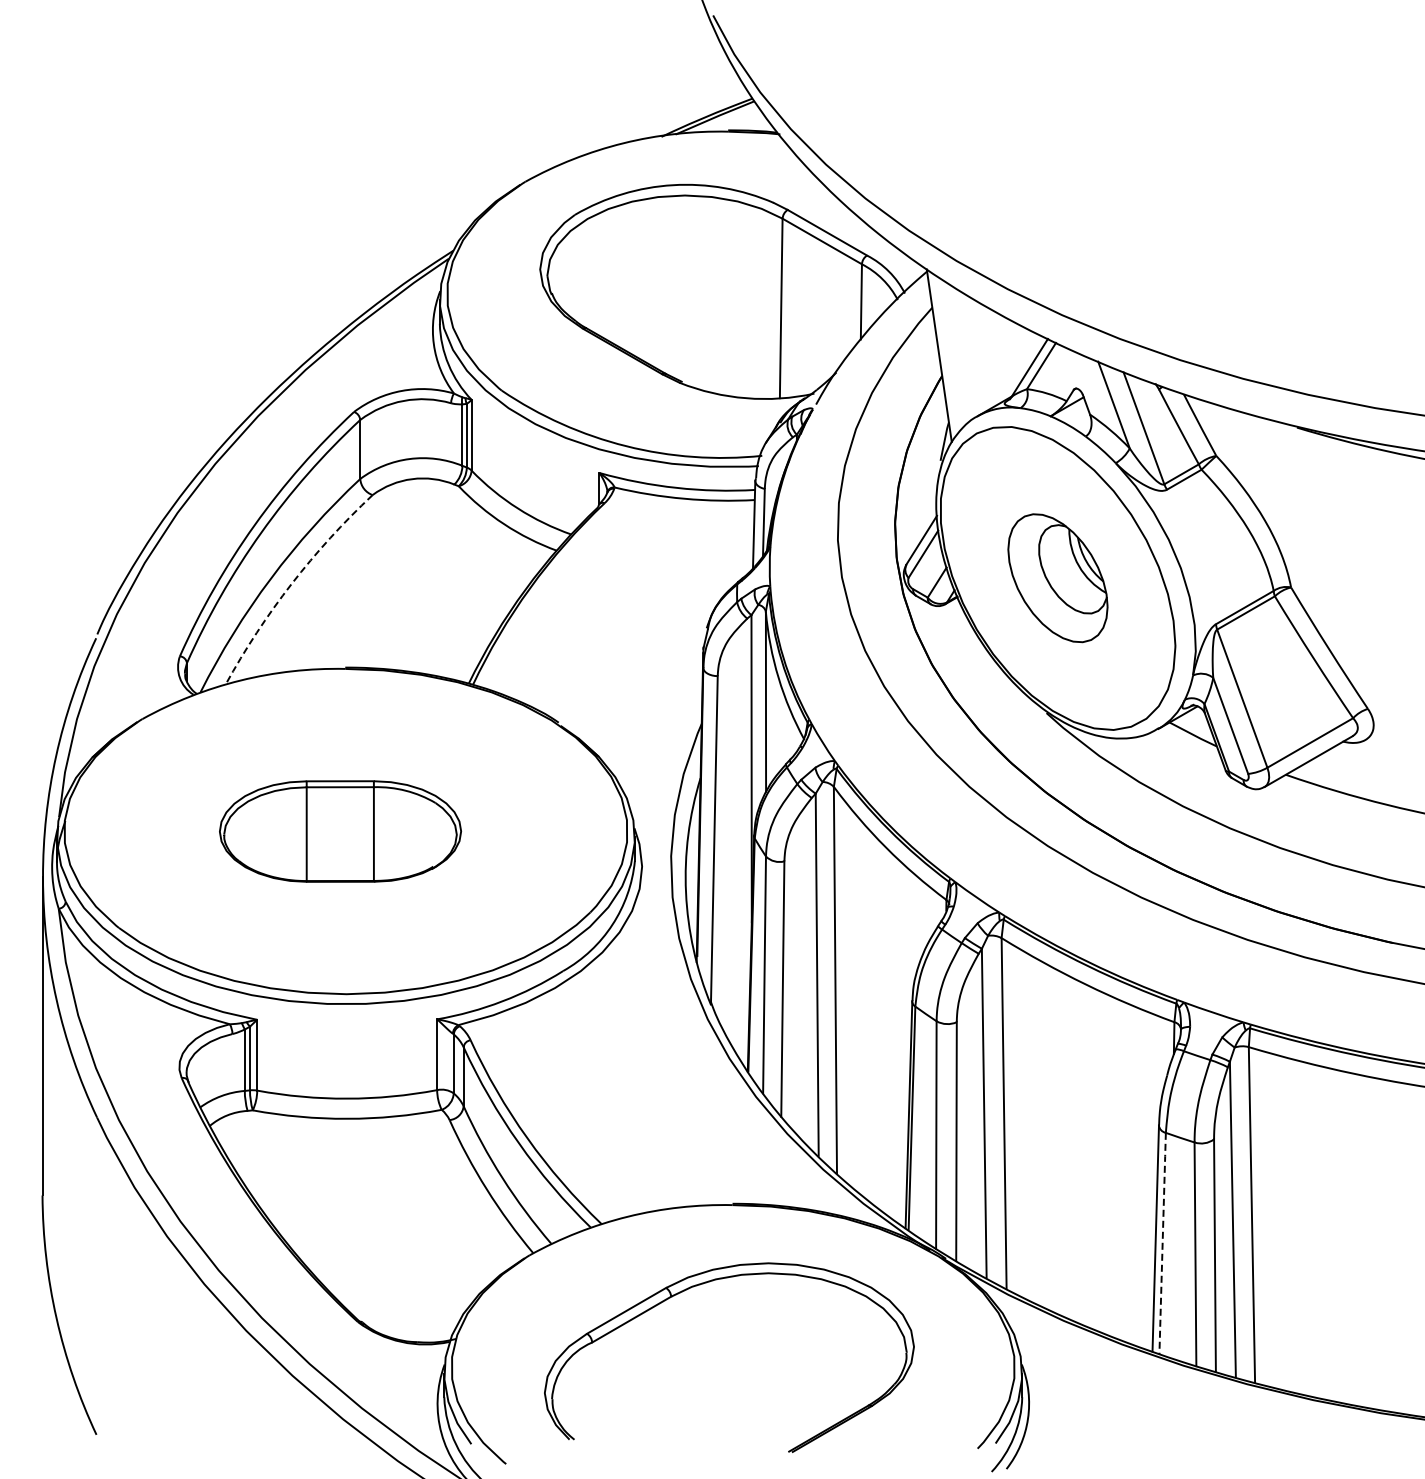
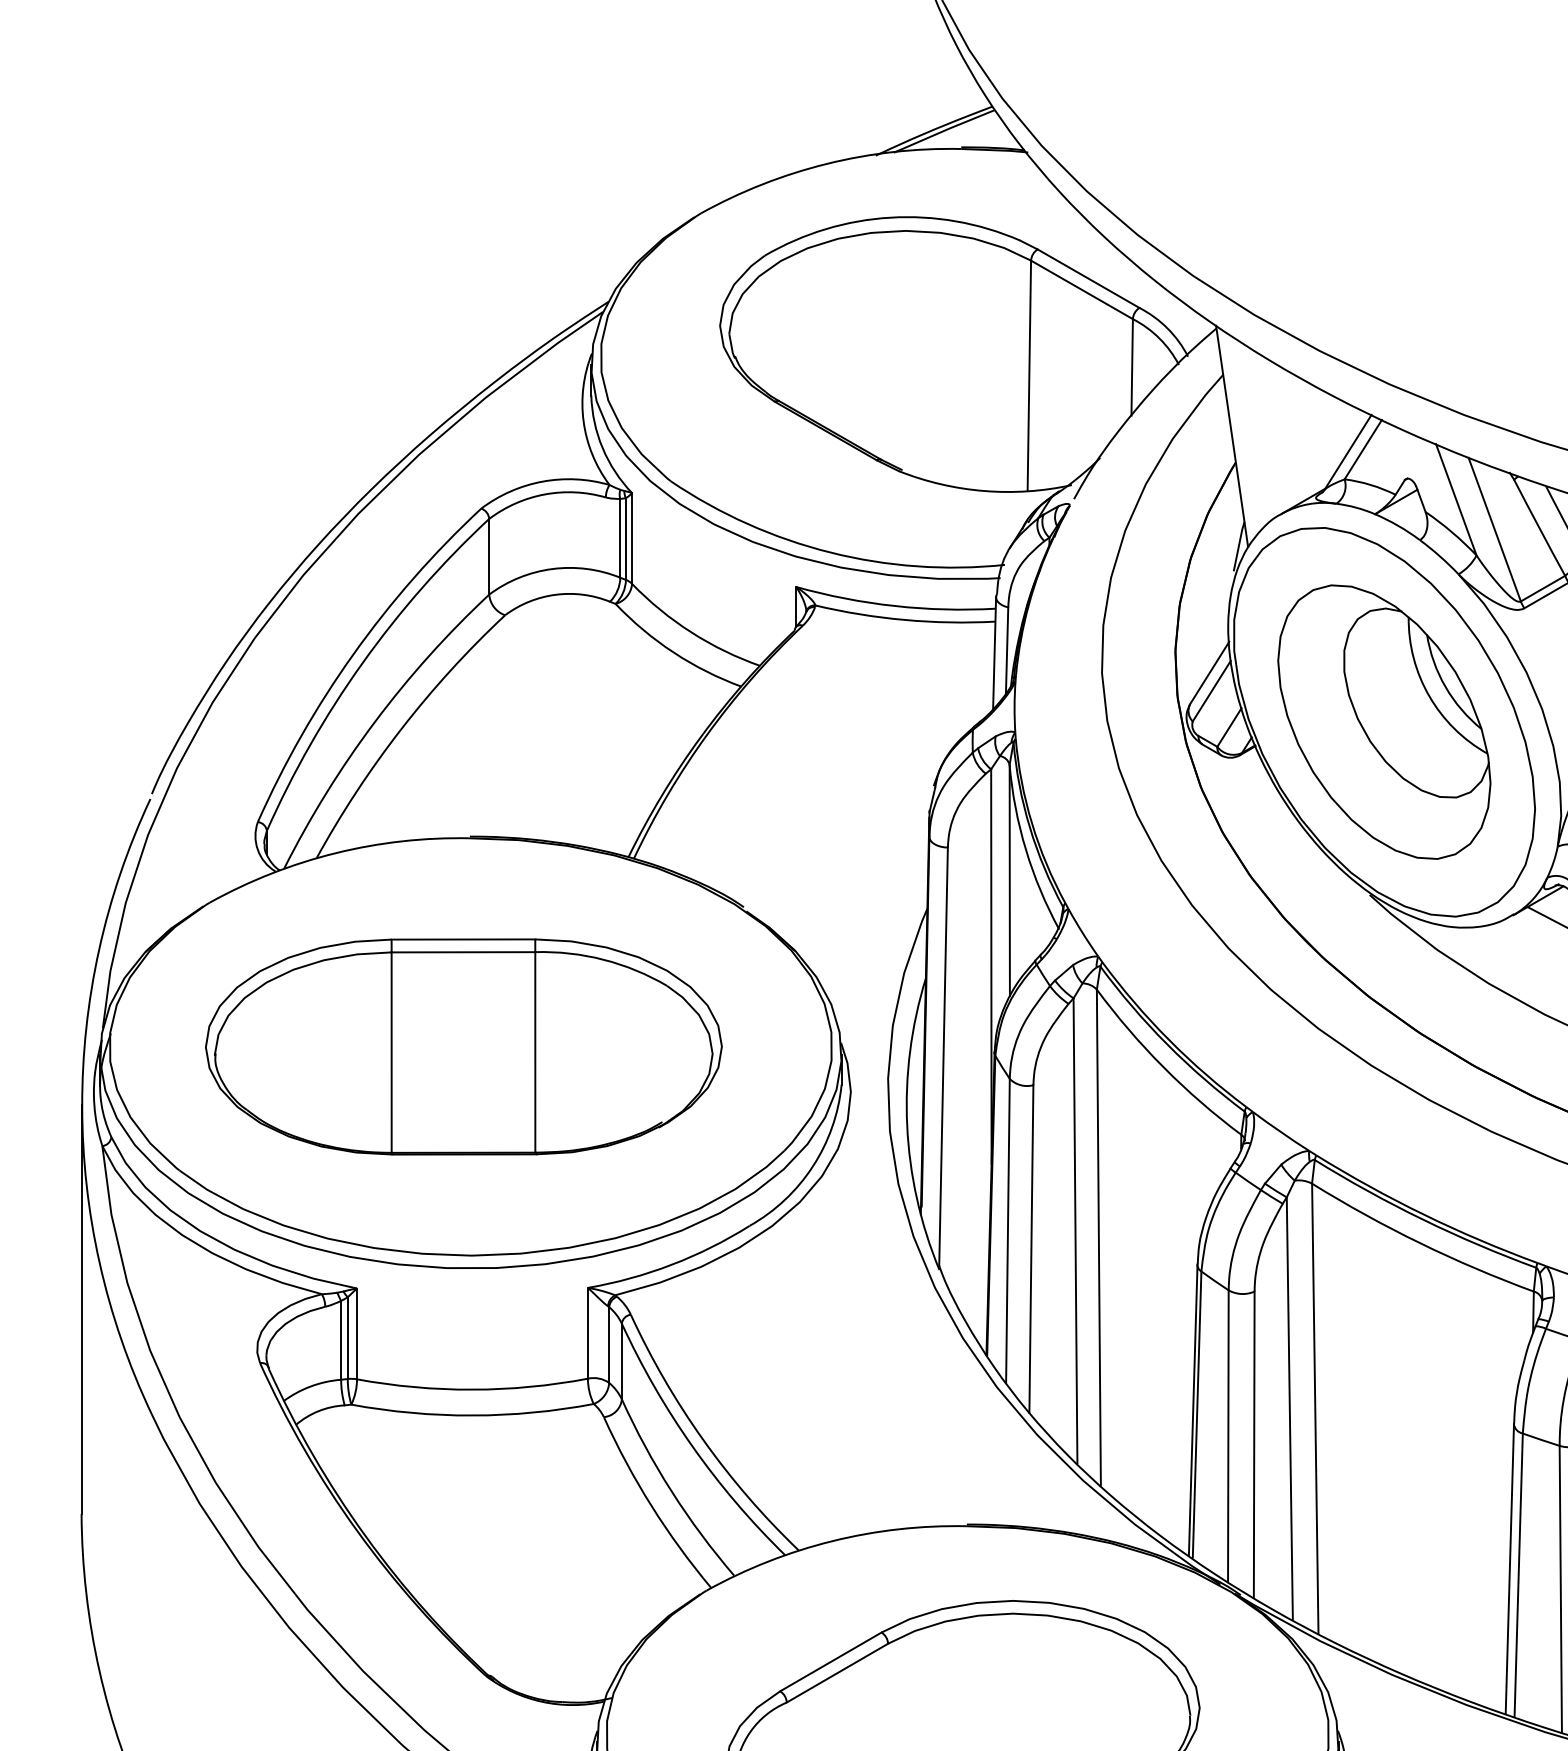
part: (1057, 577) -> (1383, 721), size x1.67
arc: (291, 583) -> (401, 728), dashed -> solid
part: (340, 831) -> (463, 1046), size x1.67
line: (1162, 1243) -> (1518, 1575), dashed -> solid

